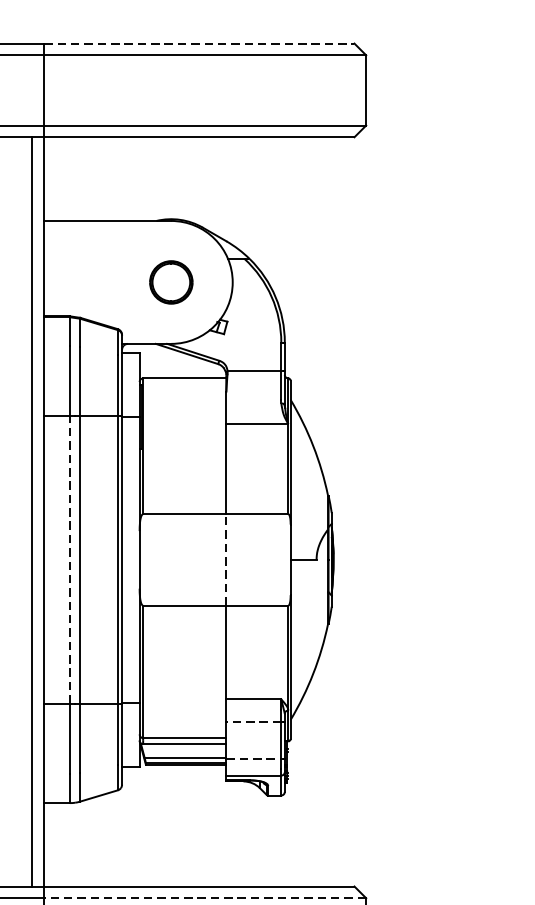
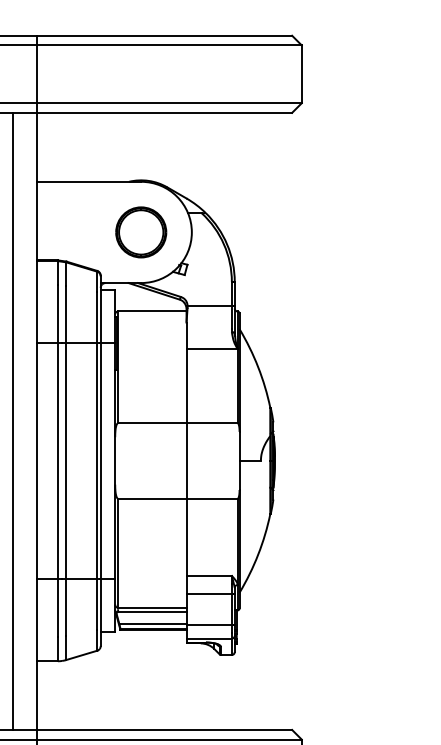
line: (199, 43) -> (164, 35), dashed -> solid
part: (171, 282) -> (141, 232), size x1.43
line: (31, 510) -> (12, 420), moved
line: (69, 559) -> (57, 460), dashed -> solid
line: (226, 559) -> (186, 460), dashed -> solid
line: (254, 722) -> (209, 594), dashed -> solid
line: (254, 759) -> (209, 625), dashed -> solid
line: (205, 898) -> (169, 739), dashed -> solid

